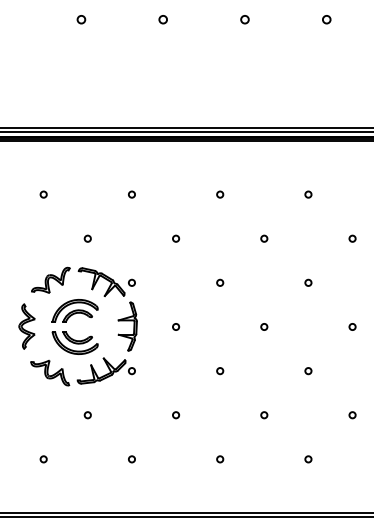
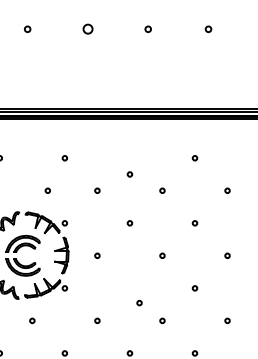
circle: (162, 19) -> (87, 29), size x1.6
circle: (220, 194) -> (130, 174), moved
circle: (87, 238) -> (47, 190), moved
circle: (220, 371) -> (139, 303), moved

